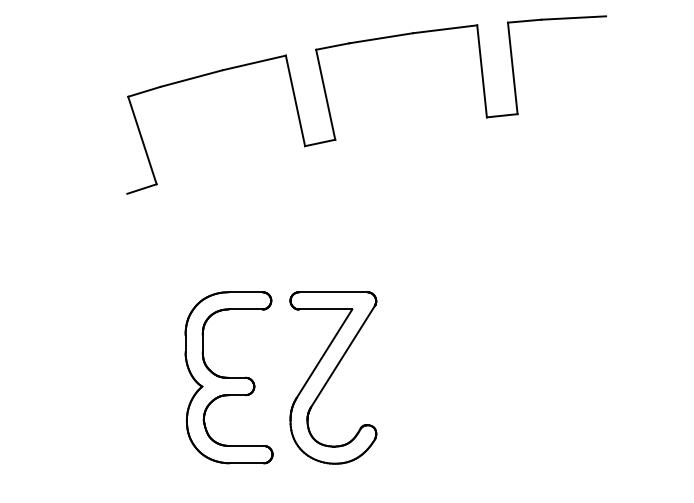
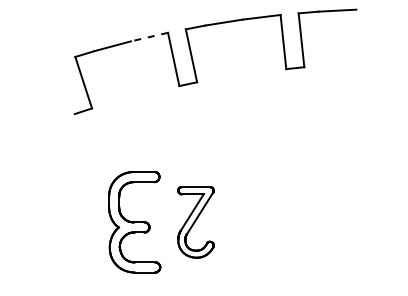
line: (254, 63) -> (149, 37), solid -> dashed
part: (332, 378) -> (195, 222), size x0.7

